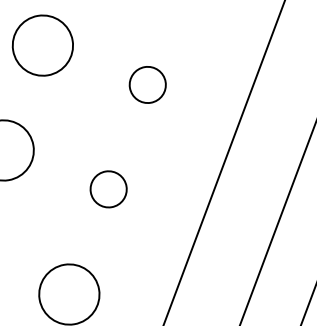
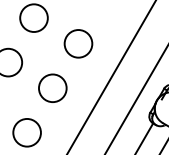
circle: (147, 84) -> (78, 43), size x1.67
circle: (107, 188) -> (52, 87), size x1.67

